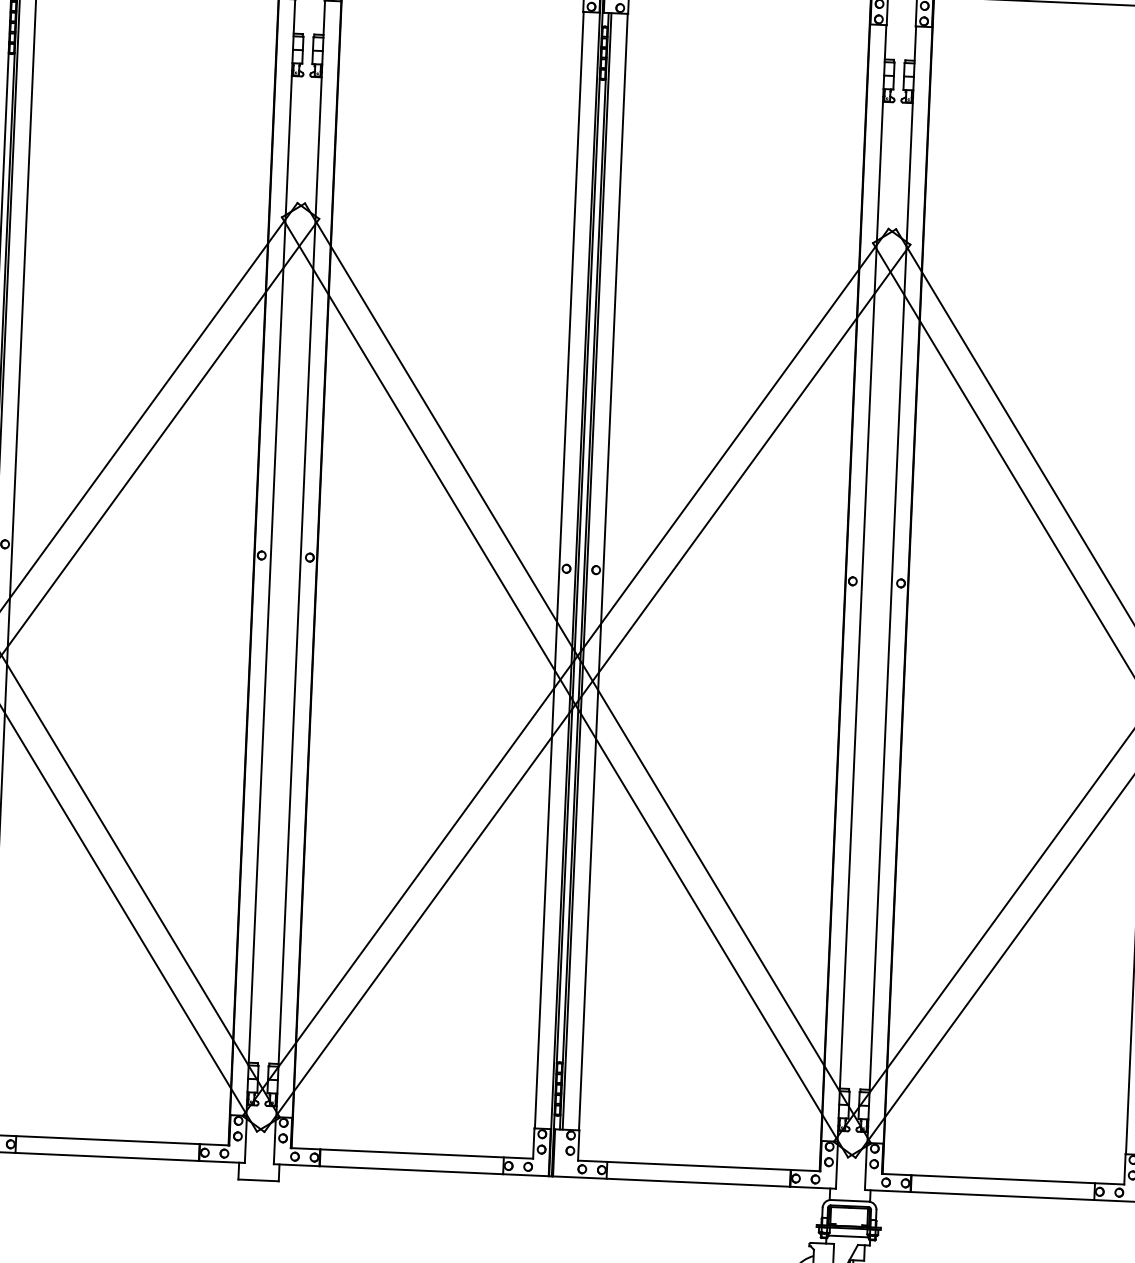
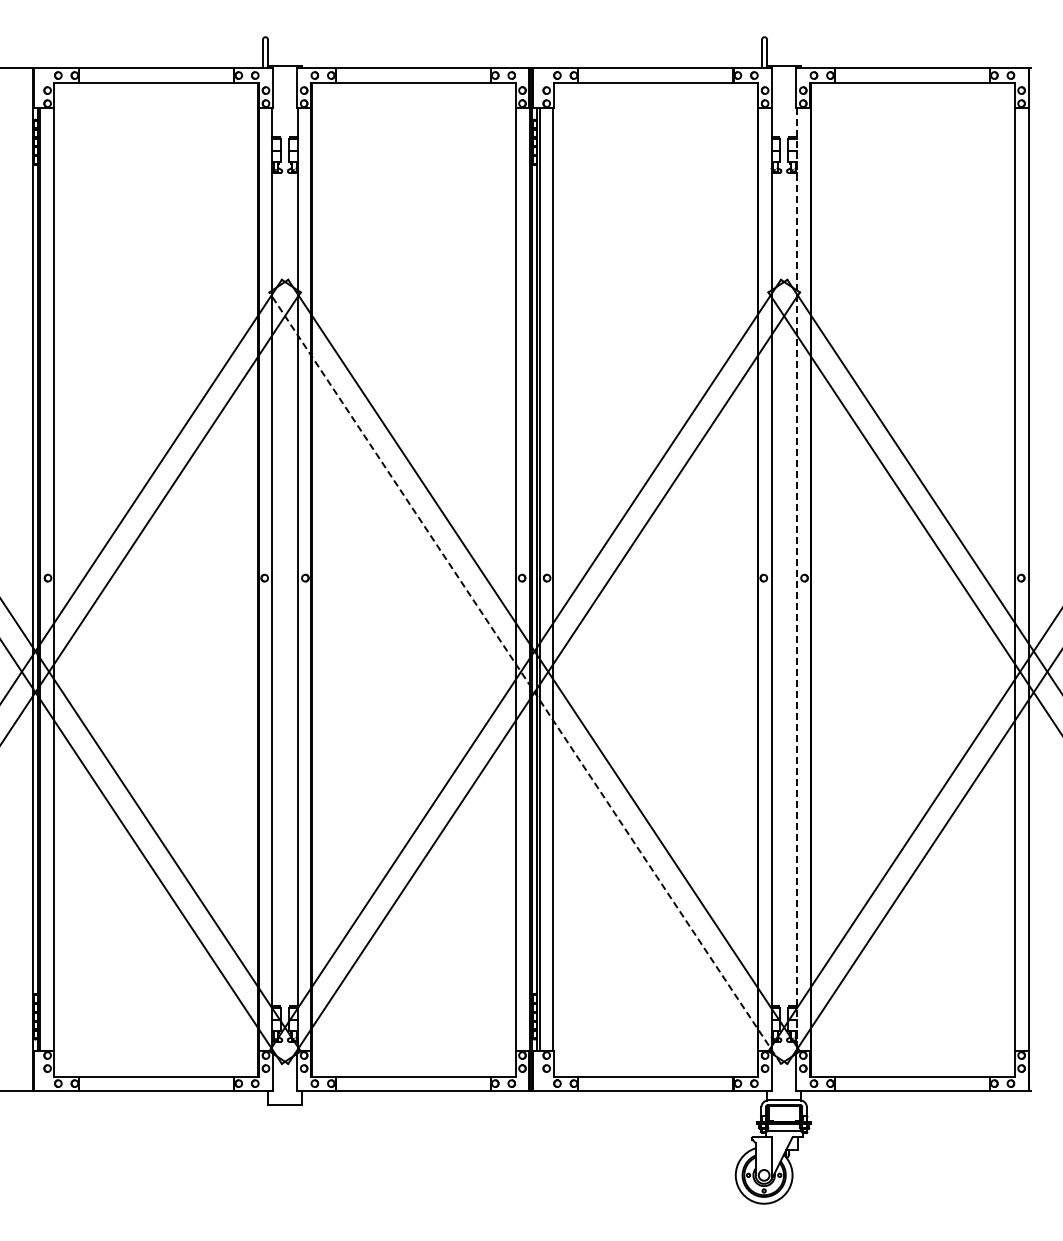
line: (891, 585) -> (796, 580), solid -> dashed
line: (565, 687) -> (525, 678), solid -> dashed

